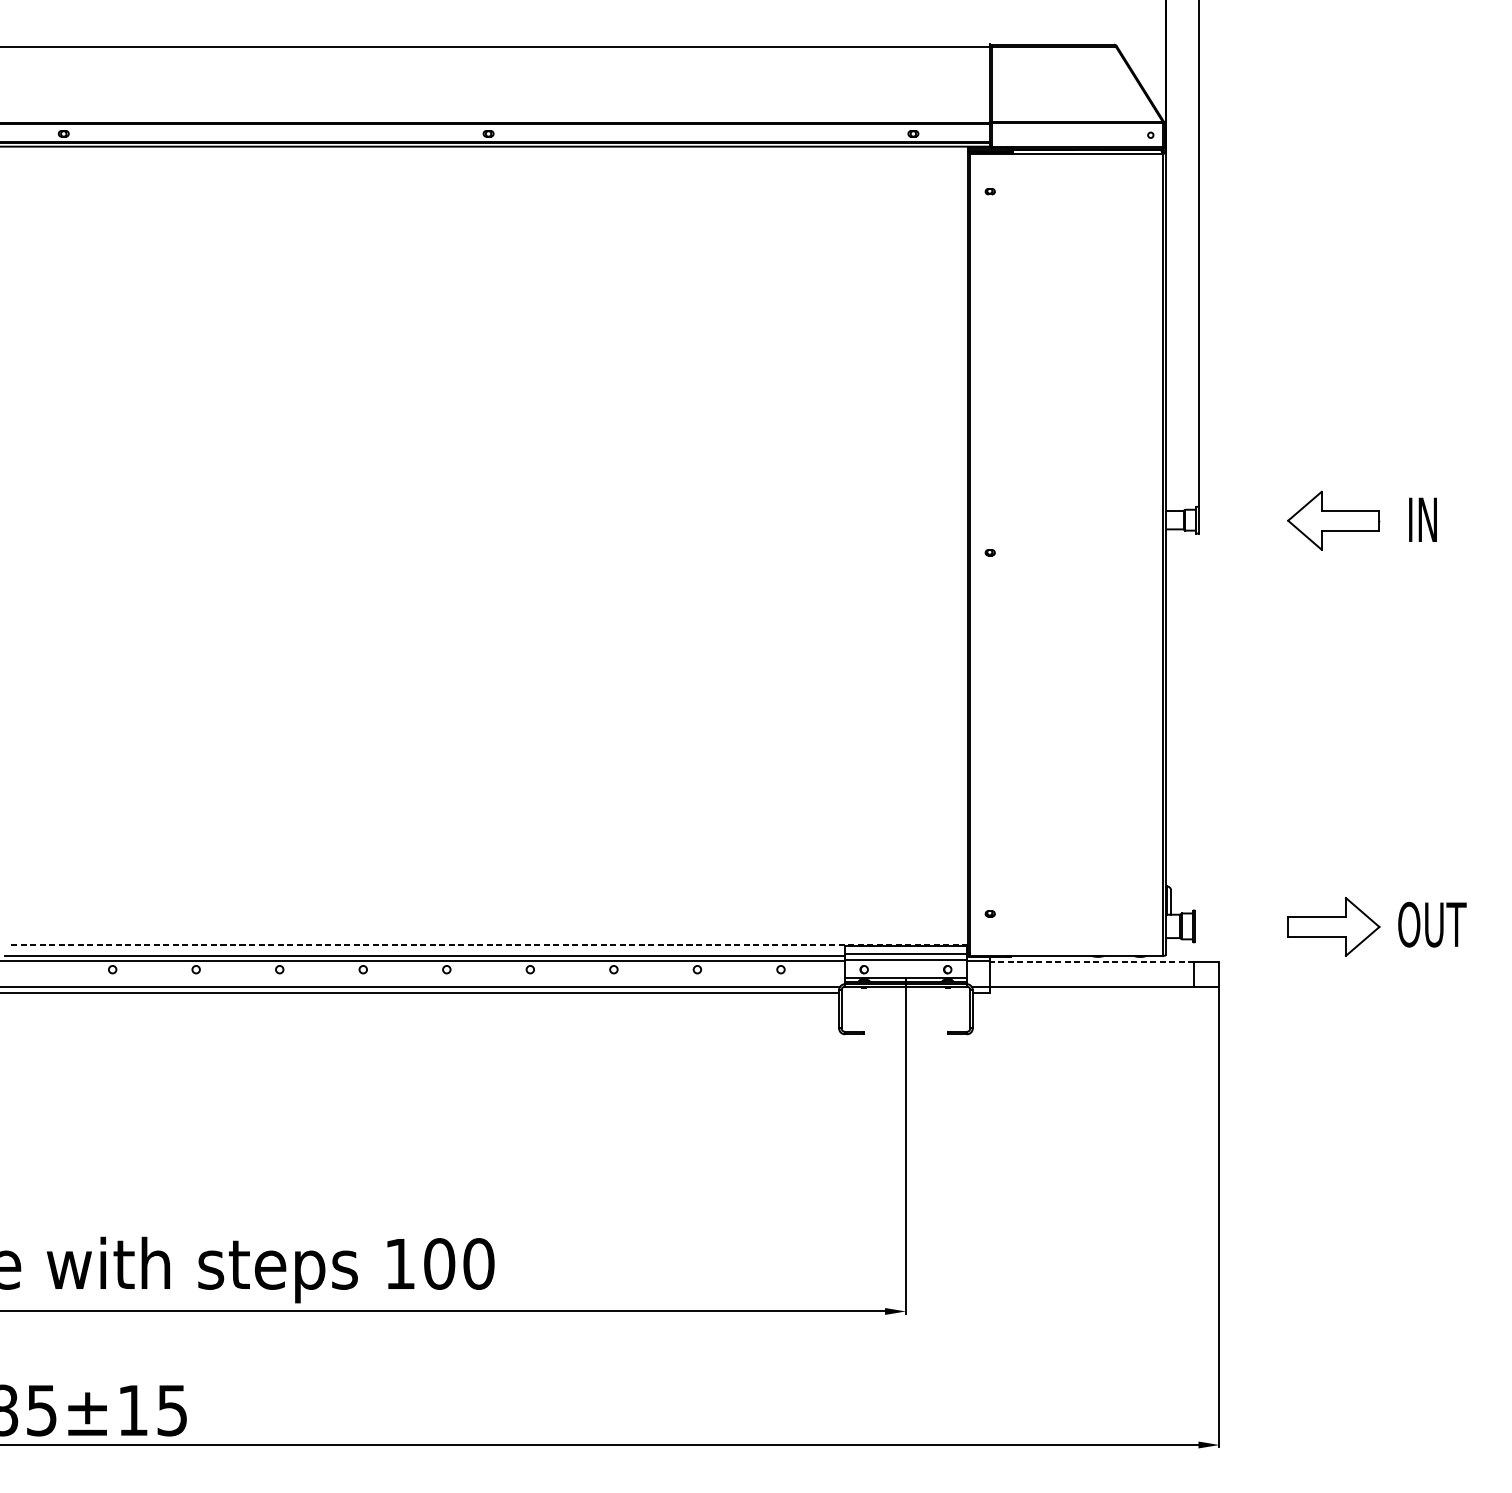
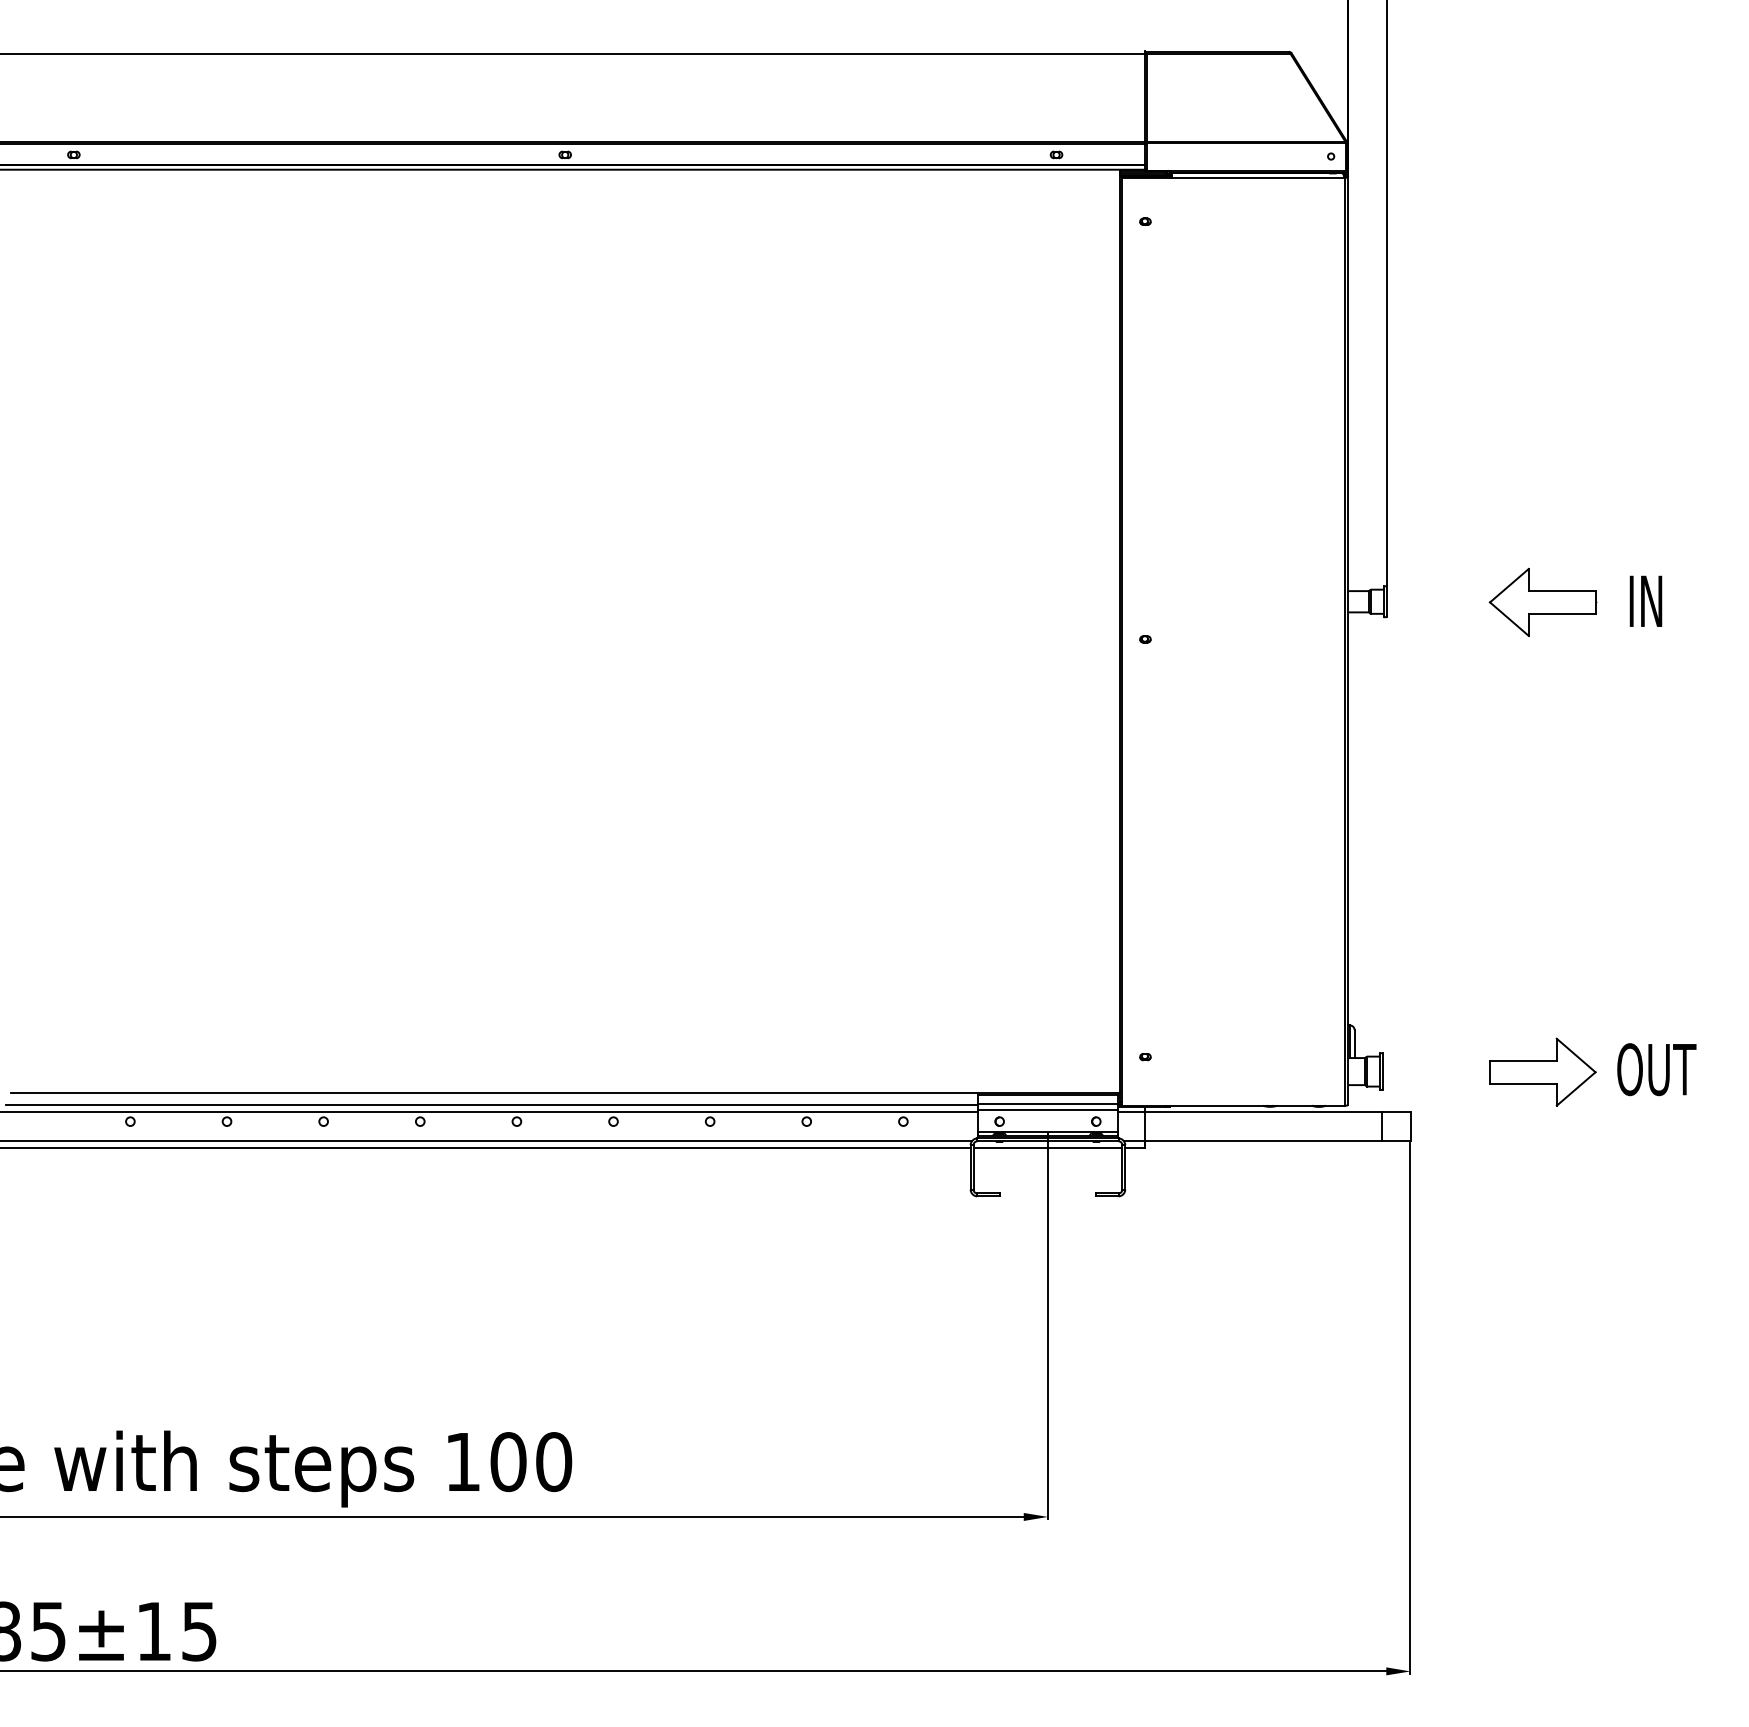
line: (488, 945) -> (565, 1093), dashed -> solid
line: (1091, 961) -> (1262, 1112), dashed -> solid
line: (905, 992) -> (1047, 1148), added

